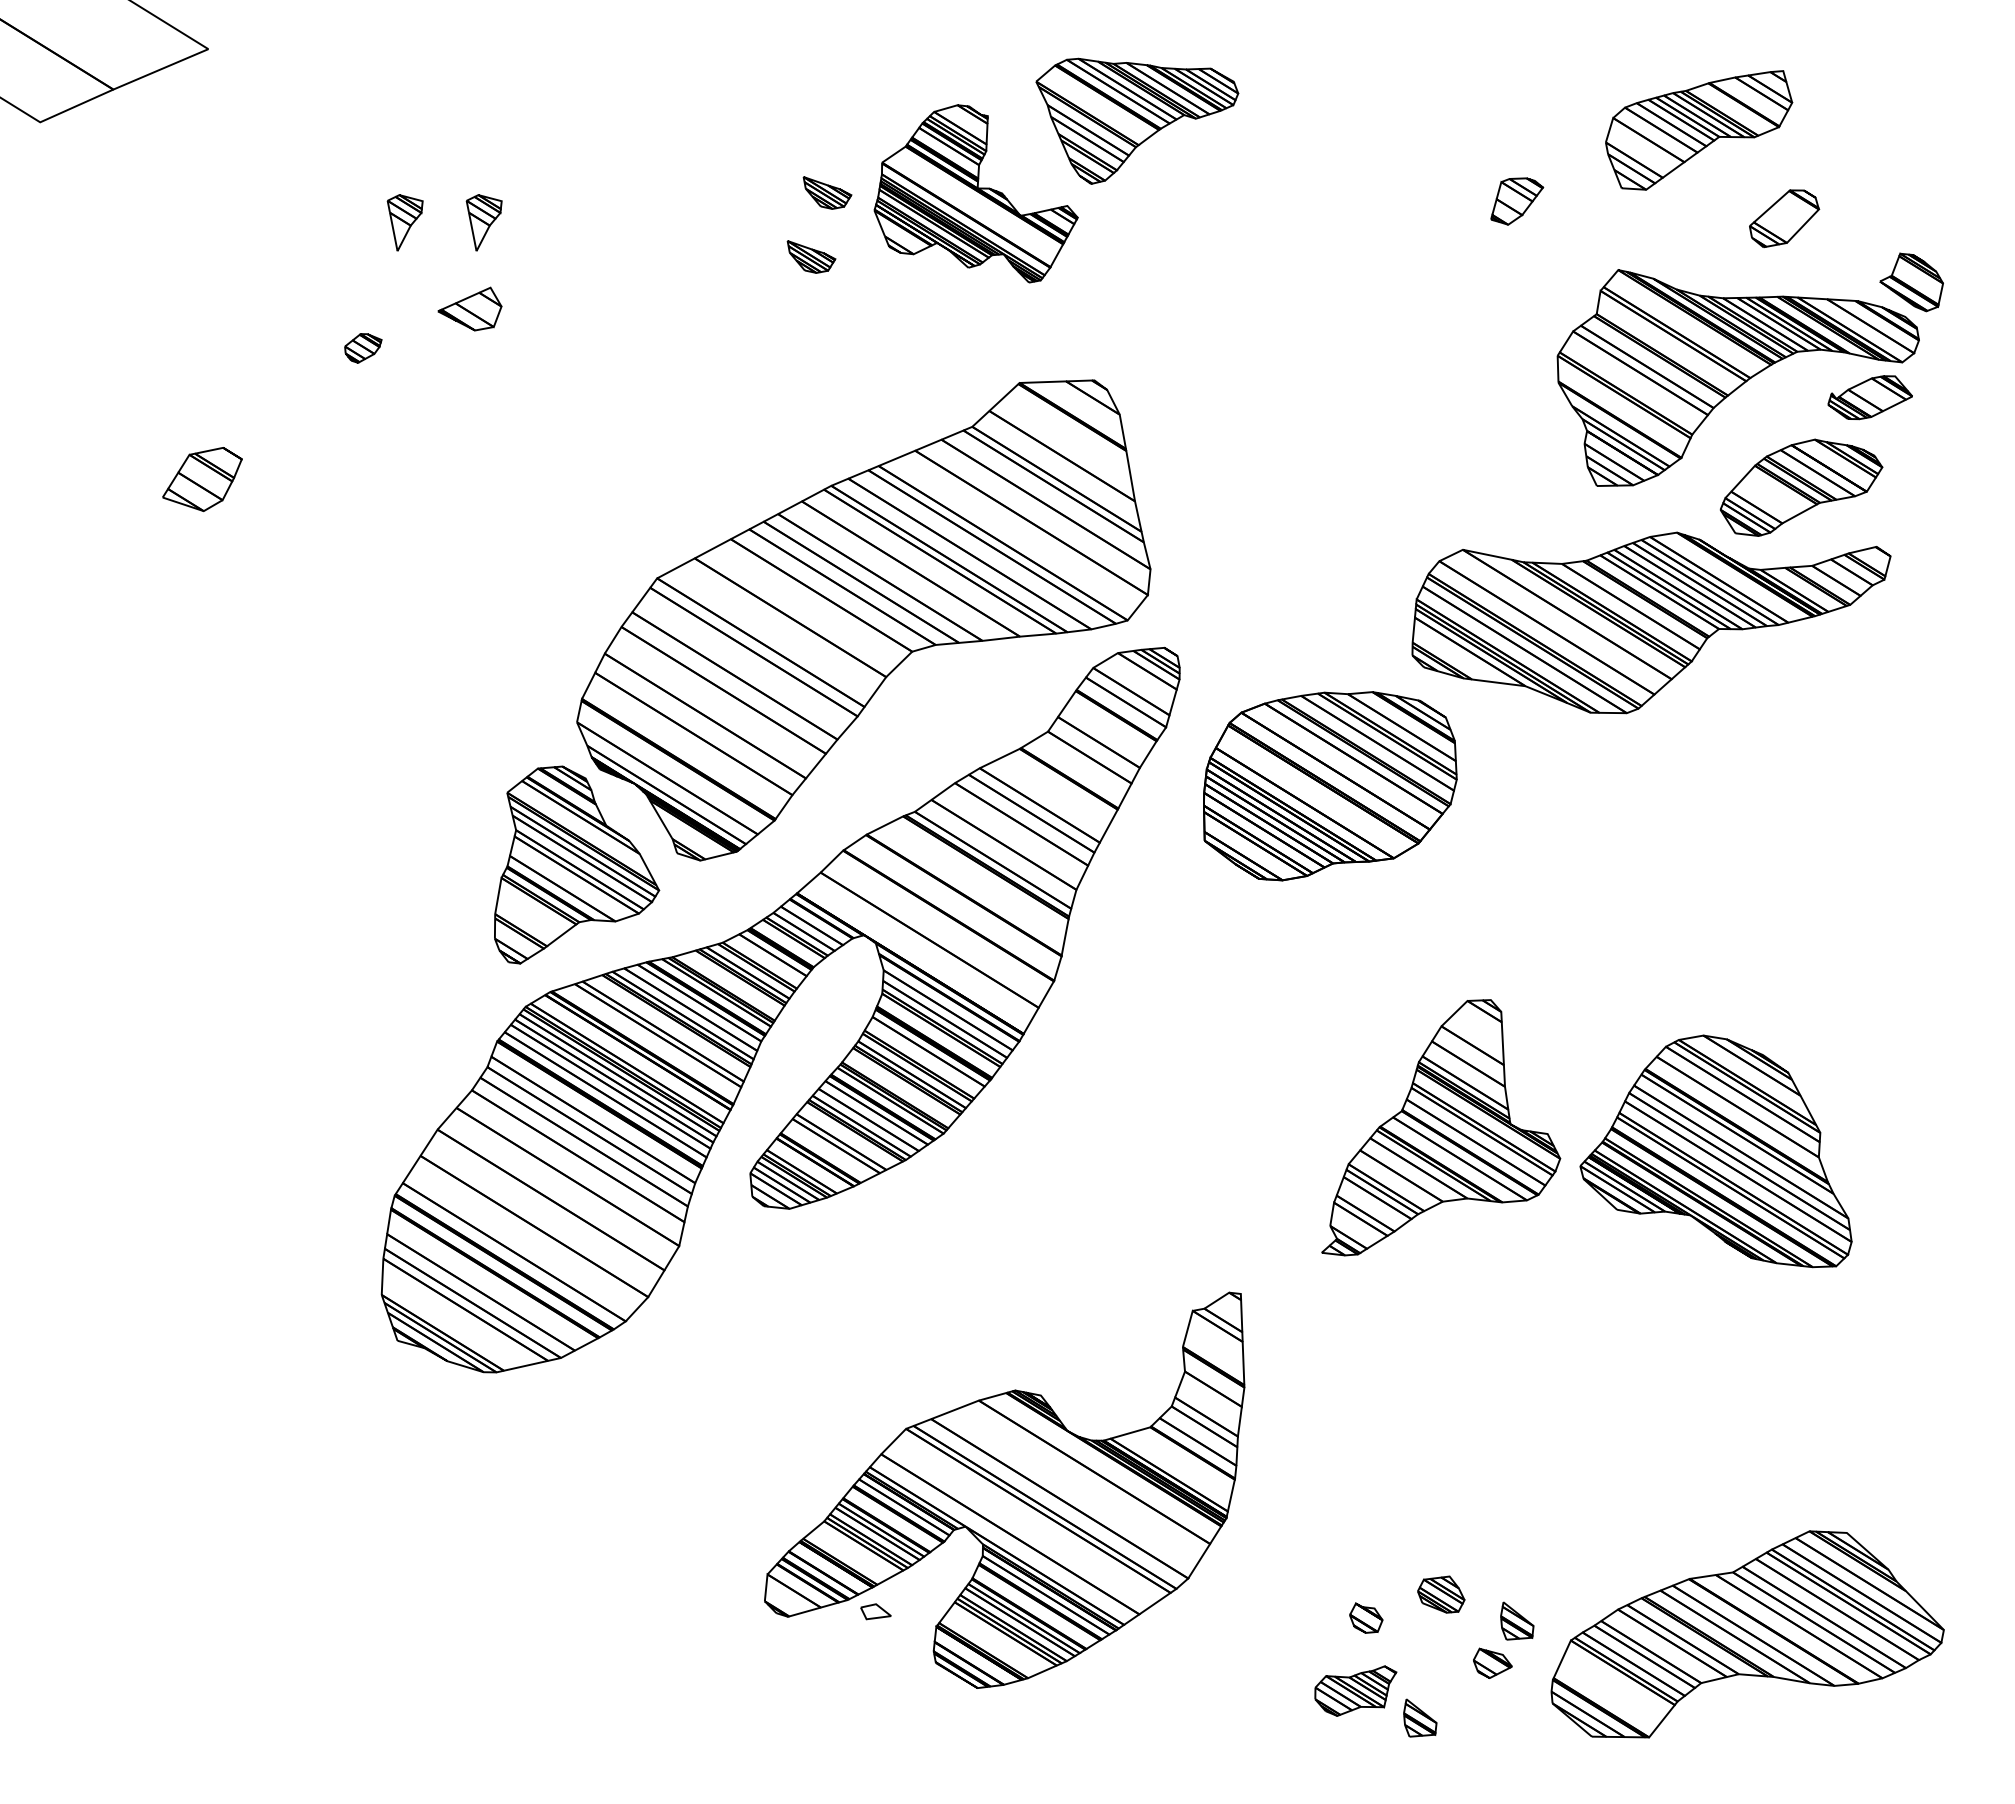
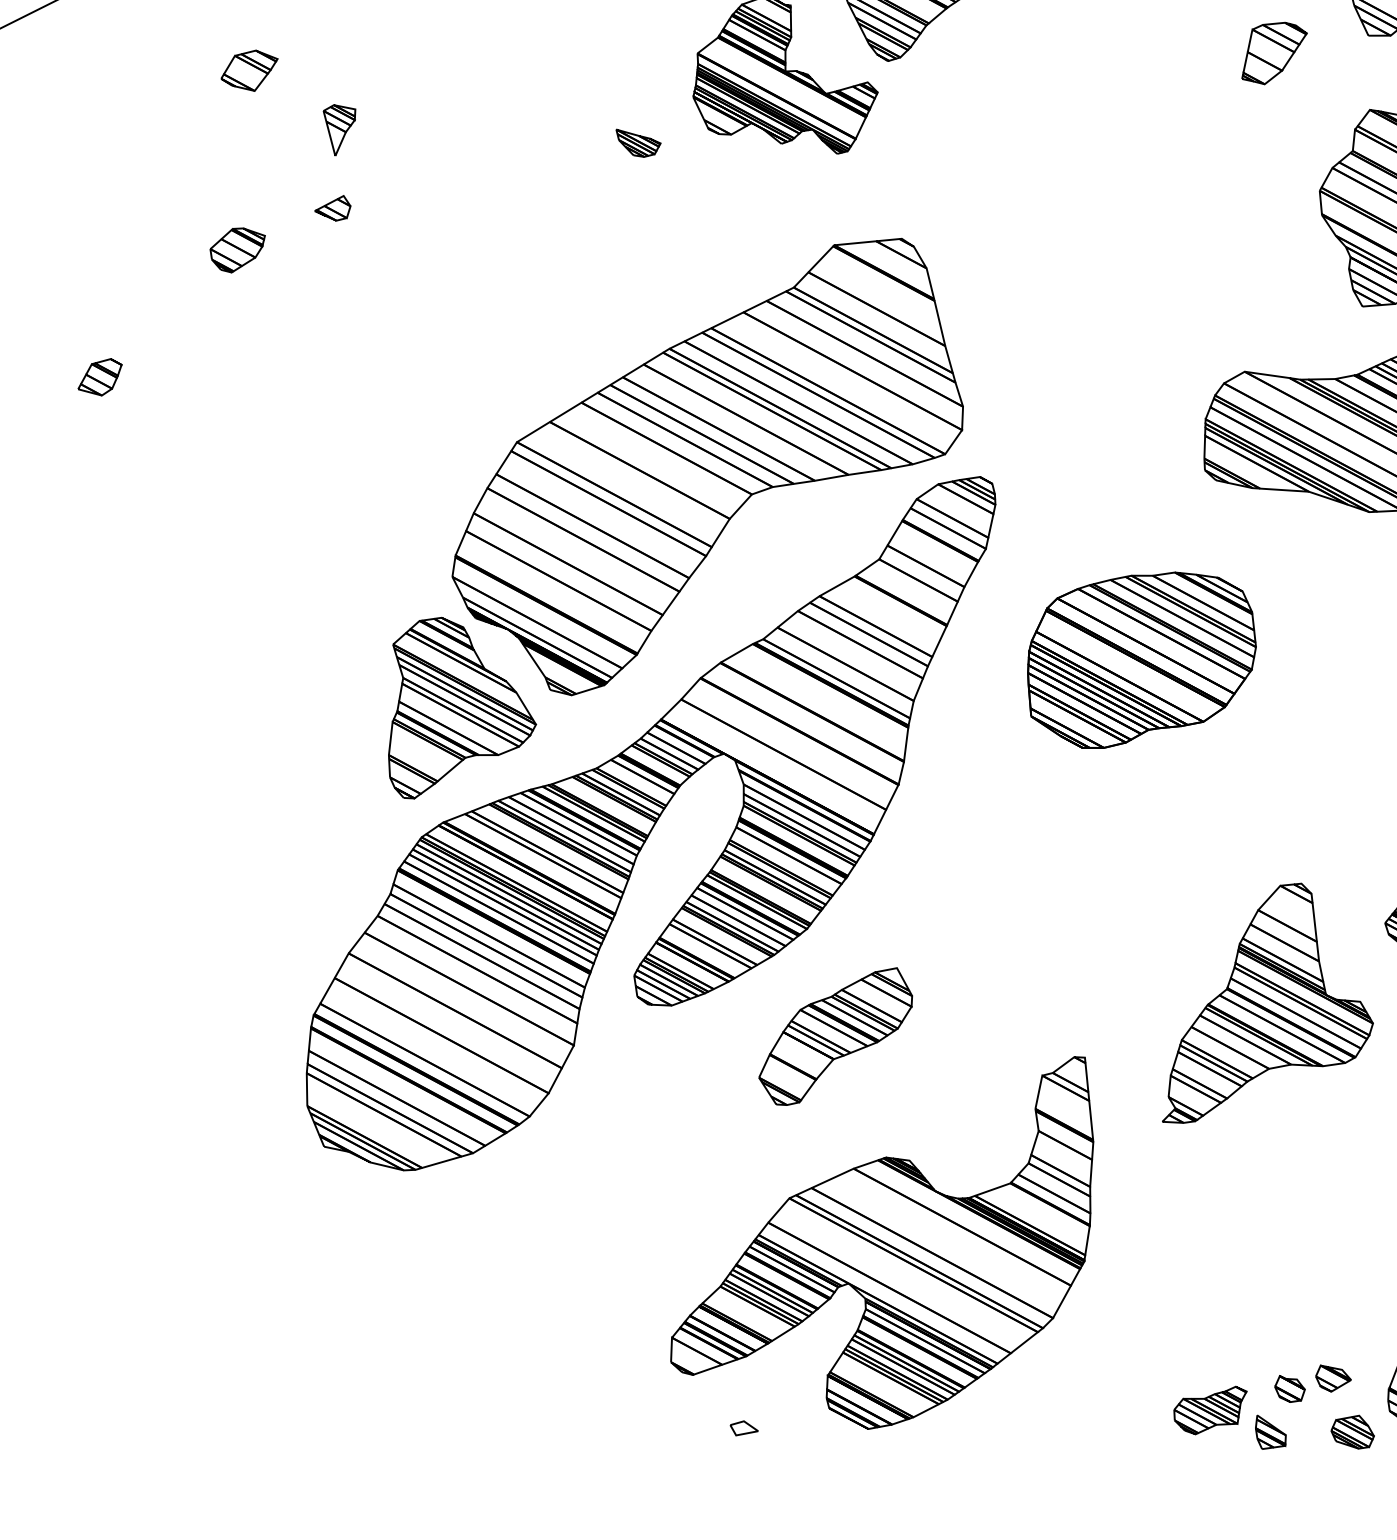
part: (387, 151) -> (249, 70), added
part: (827, 192) -> (649, 83), removed
part: (1517, 201) -> (1274, 53), size x1.43
part: (404, 222) -> (268, 134), removed
part: (470, 308) -> (333, 208), size x0.62
part: (363, 348) -> (238, 250), size x1.67
part: (202, 478) -> (99, 376), size x0.62
part: (1330, 786) -> (1142, 660), moved
part: (1441, 1127) -> (1263, 1001), moved
part: (967, 1253) -> (835, 1036), added
part: (1441, 1594) -> (1352, 1432), moved
part: (875, 1611) -> (743, 1427), moved
part: (1366, 1617) -> (1290, 1388), moved
part: (1517, 1620) -> (1353, 1337), removed

